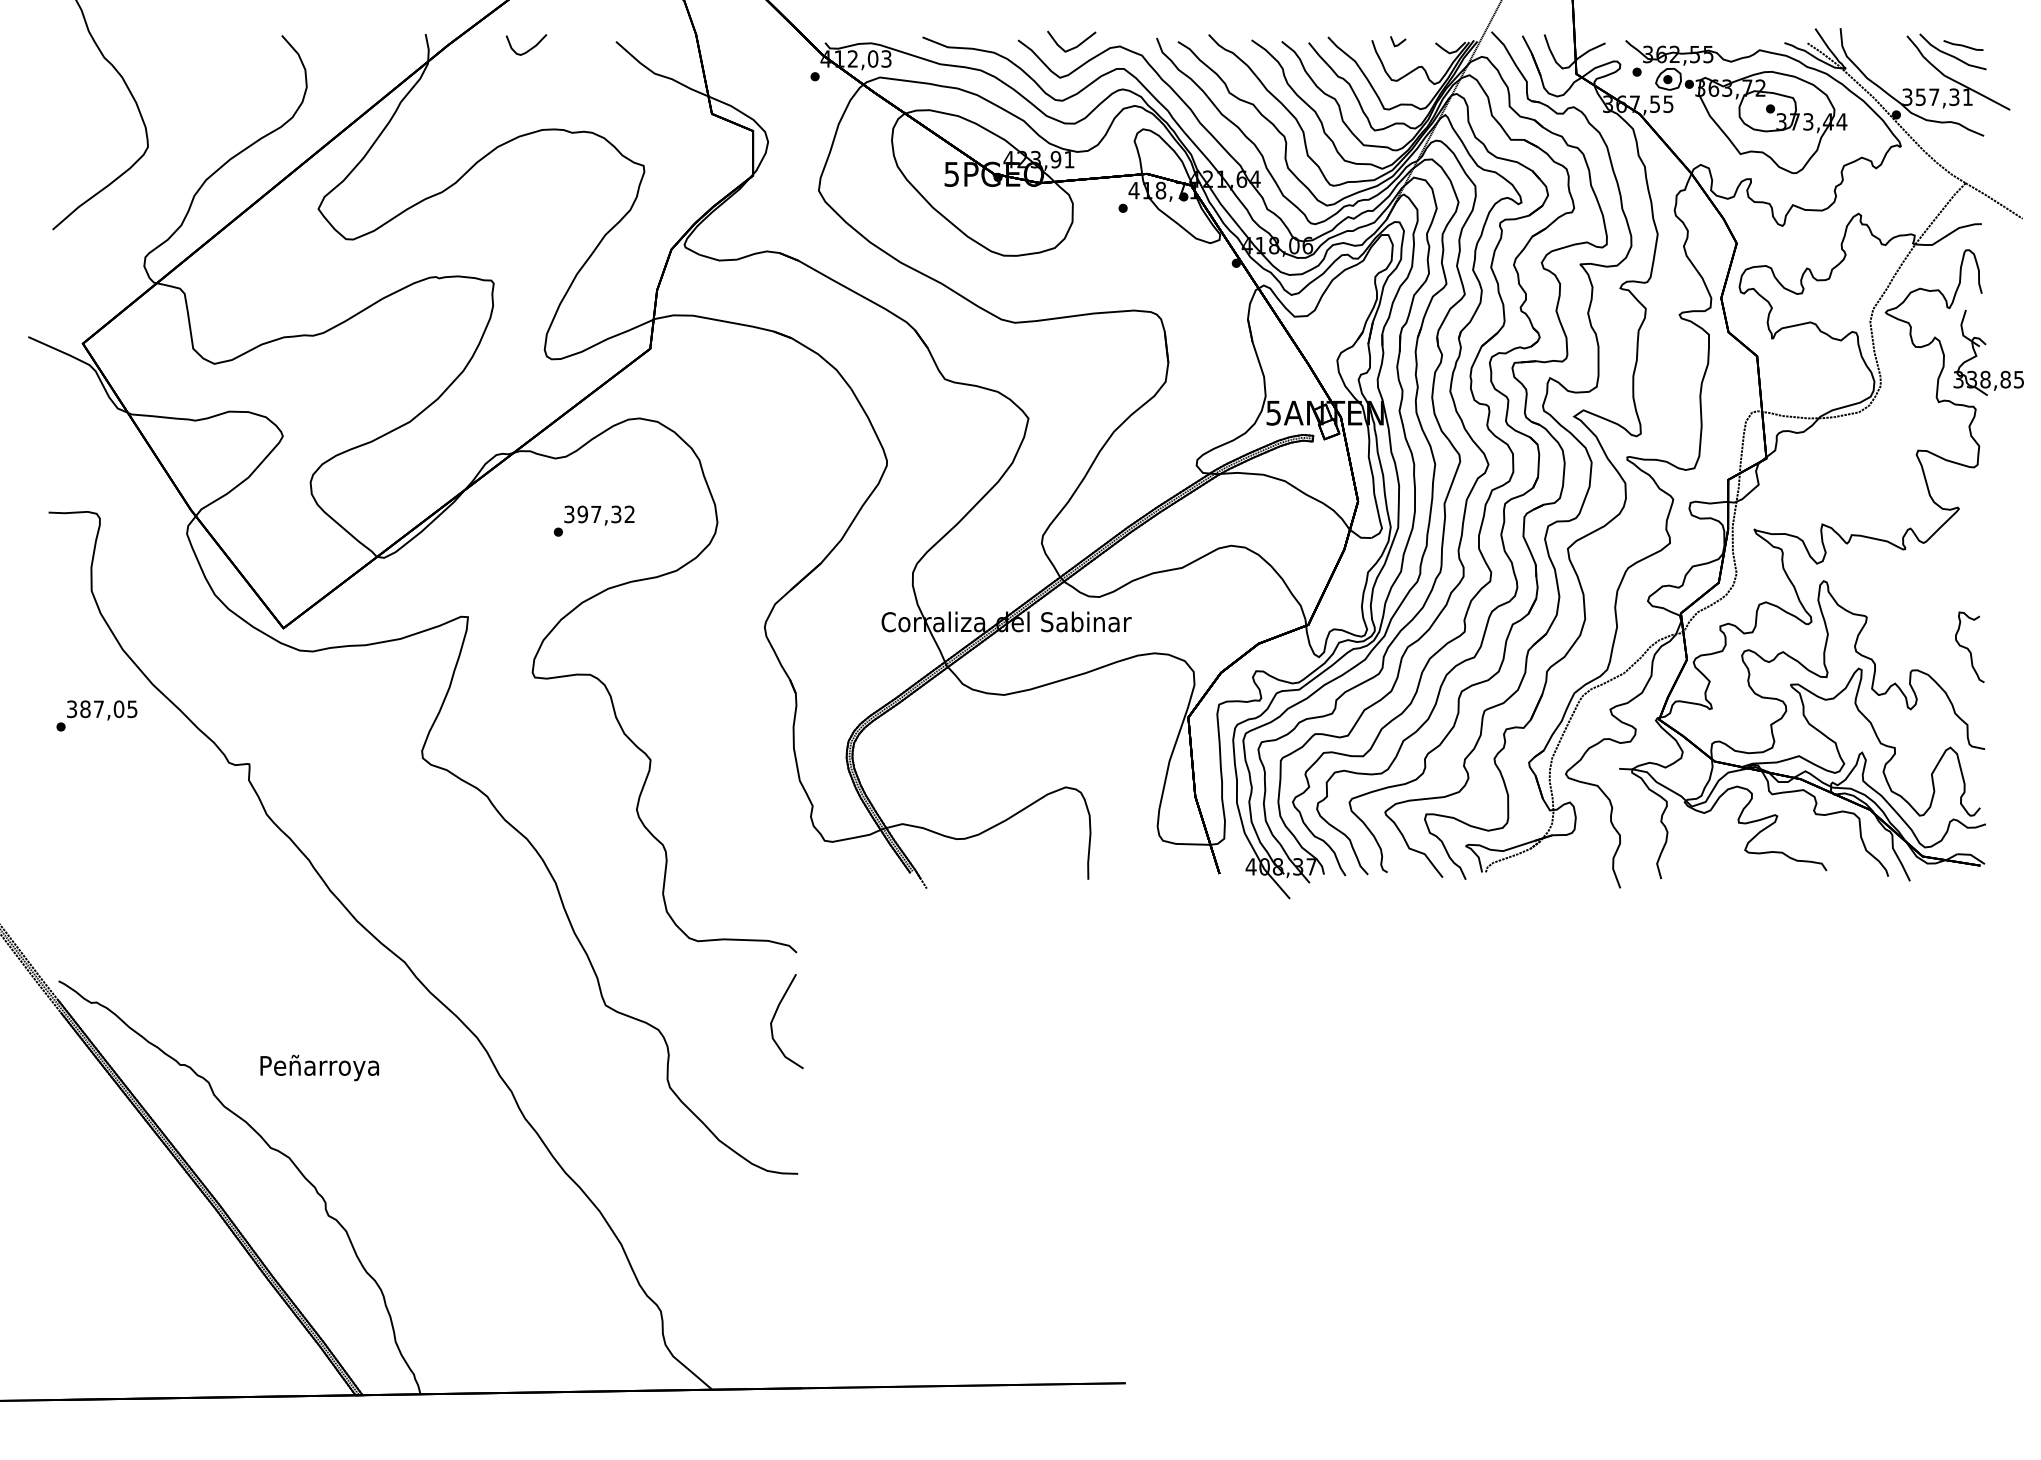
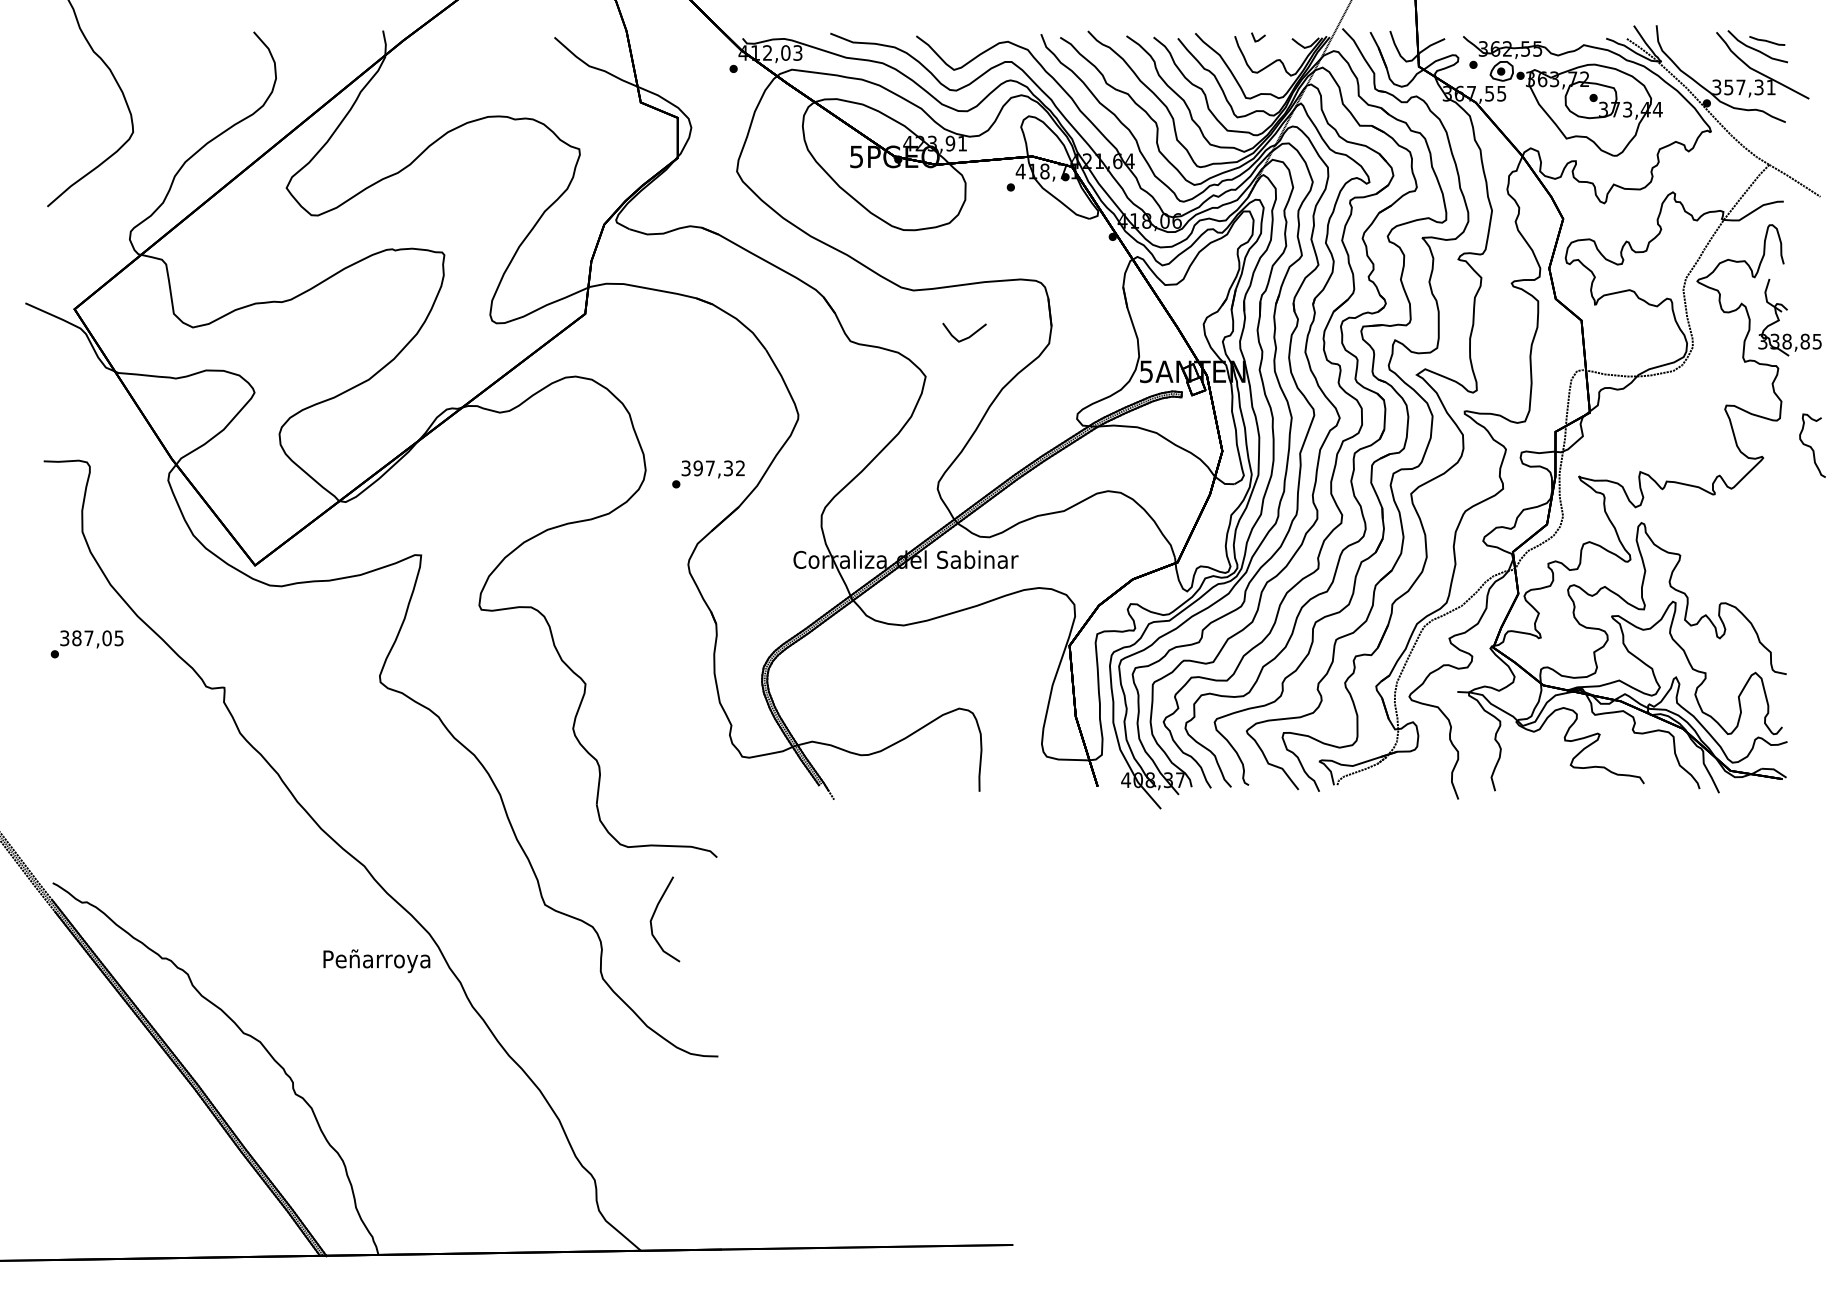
line: (1072, 47) -> (965, 337), moved
curve: (528, 49) -> (475, 44), removed
text: (593, 520) -> (707, 473), moved
curve: (1968, 648) -> (1811, 446), moved
curve: (774, 1018) -> (653, 916), moved
text: (319, 1067) -> (376, 960), moved

